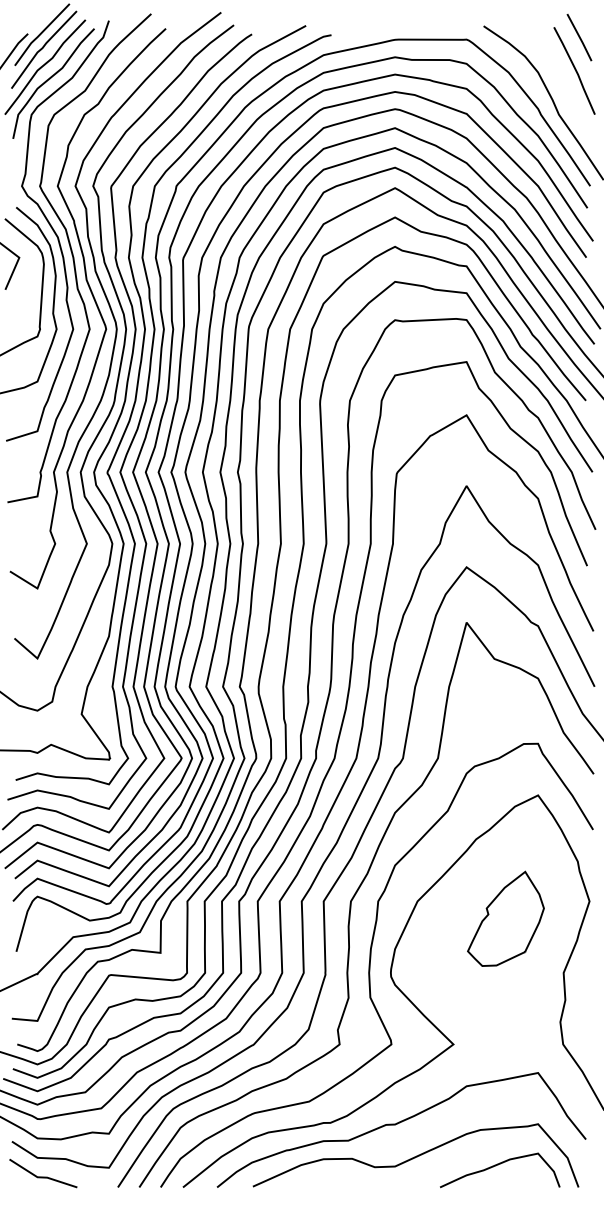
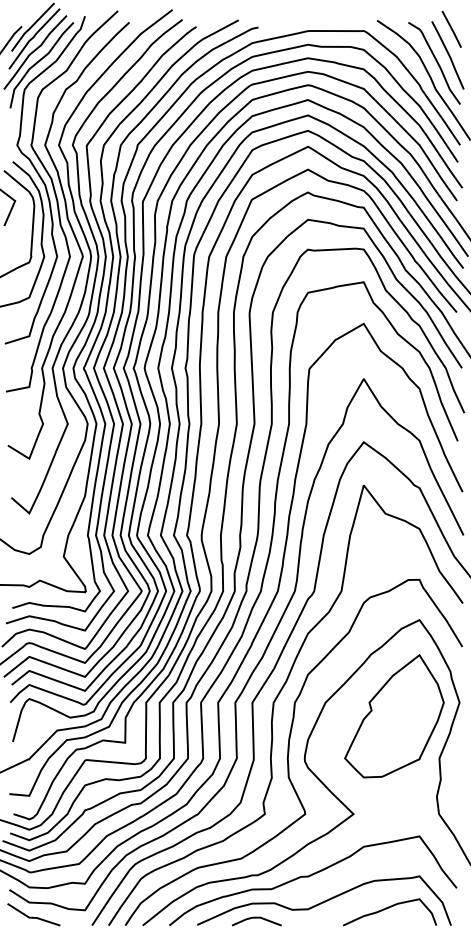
curve: (559, 79) -> (436, 62), added
part: (505, 918) -> (394, 716), size x1.67
line: (329, 1178) -> (256, 918), added

